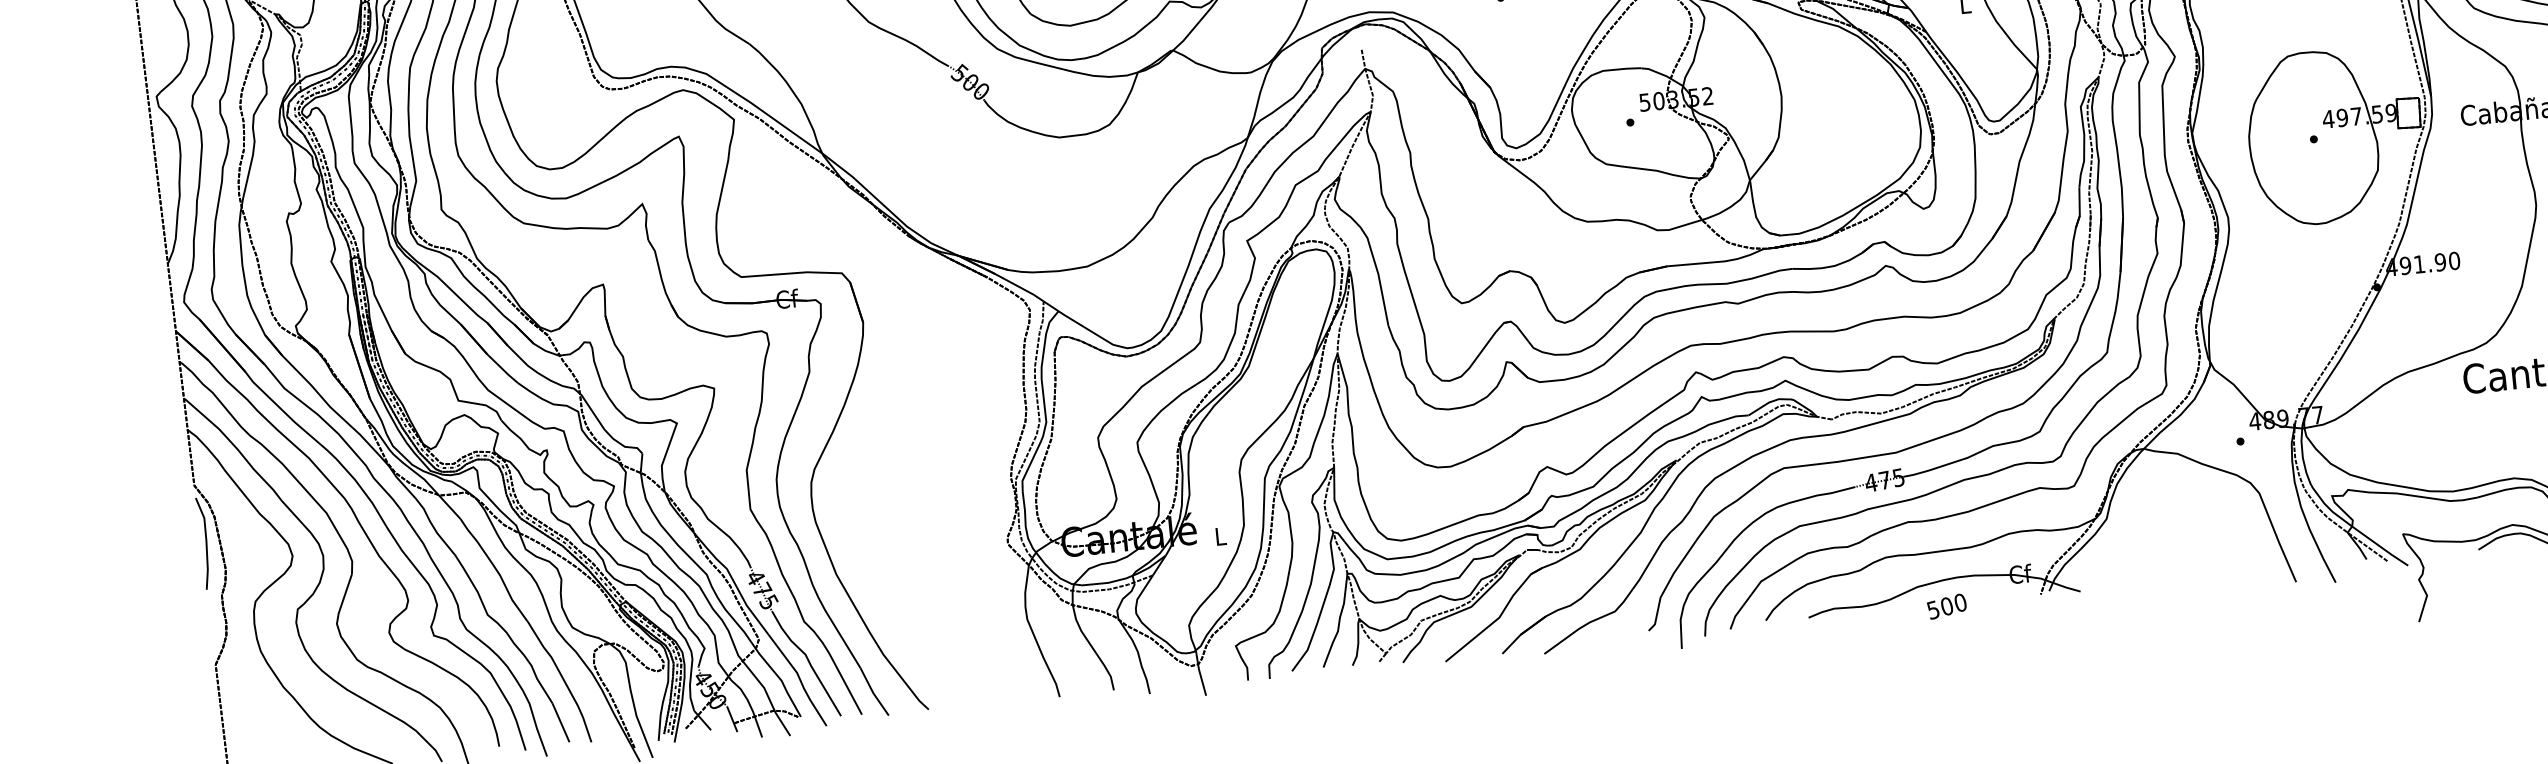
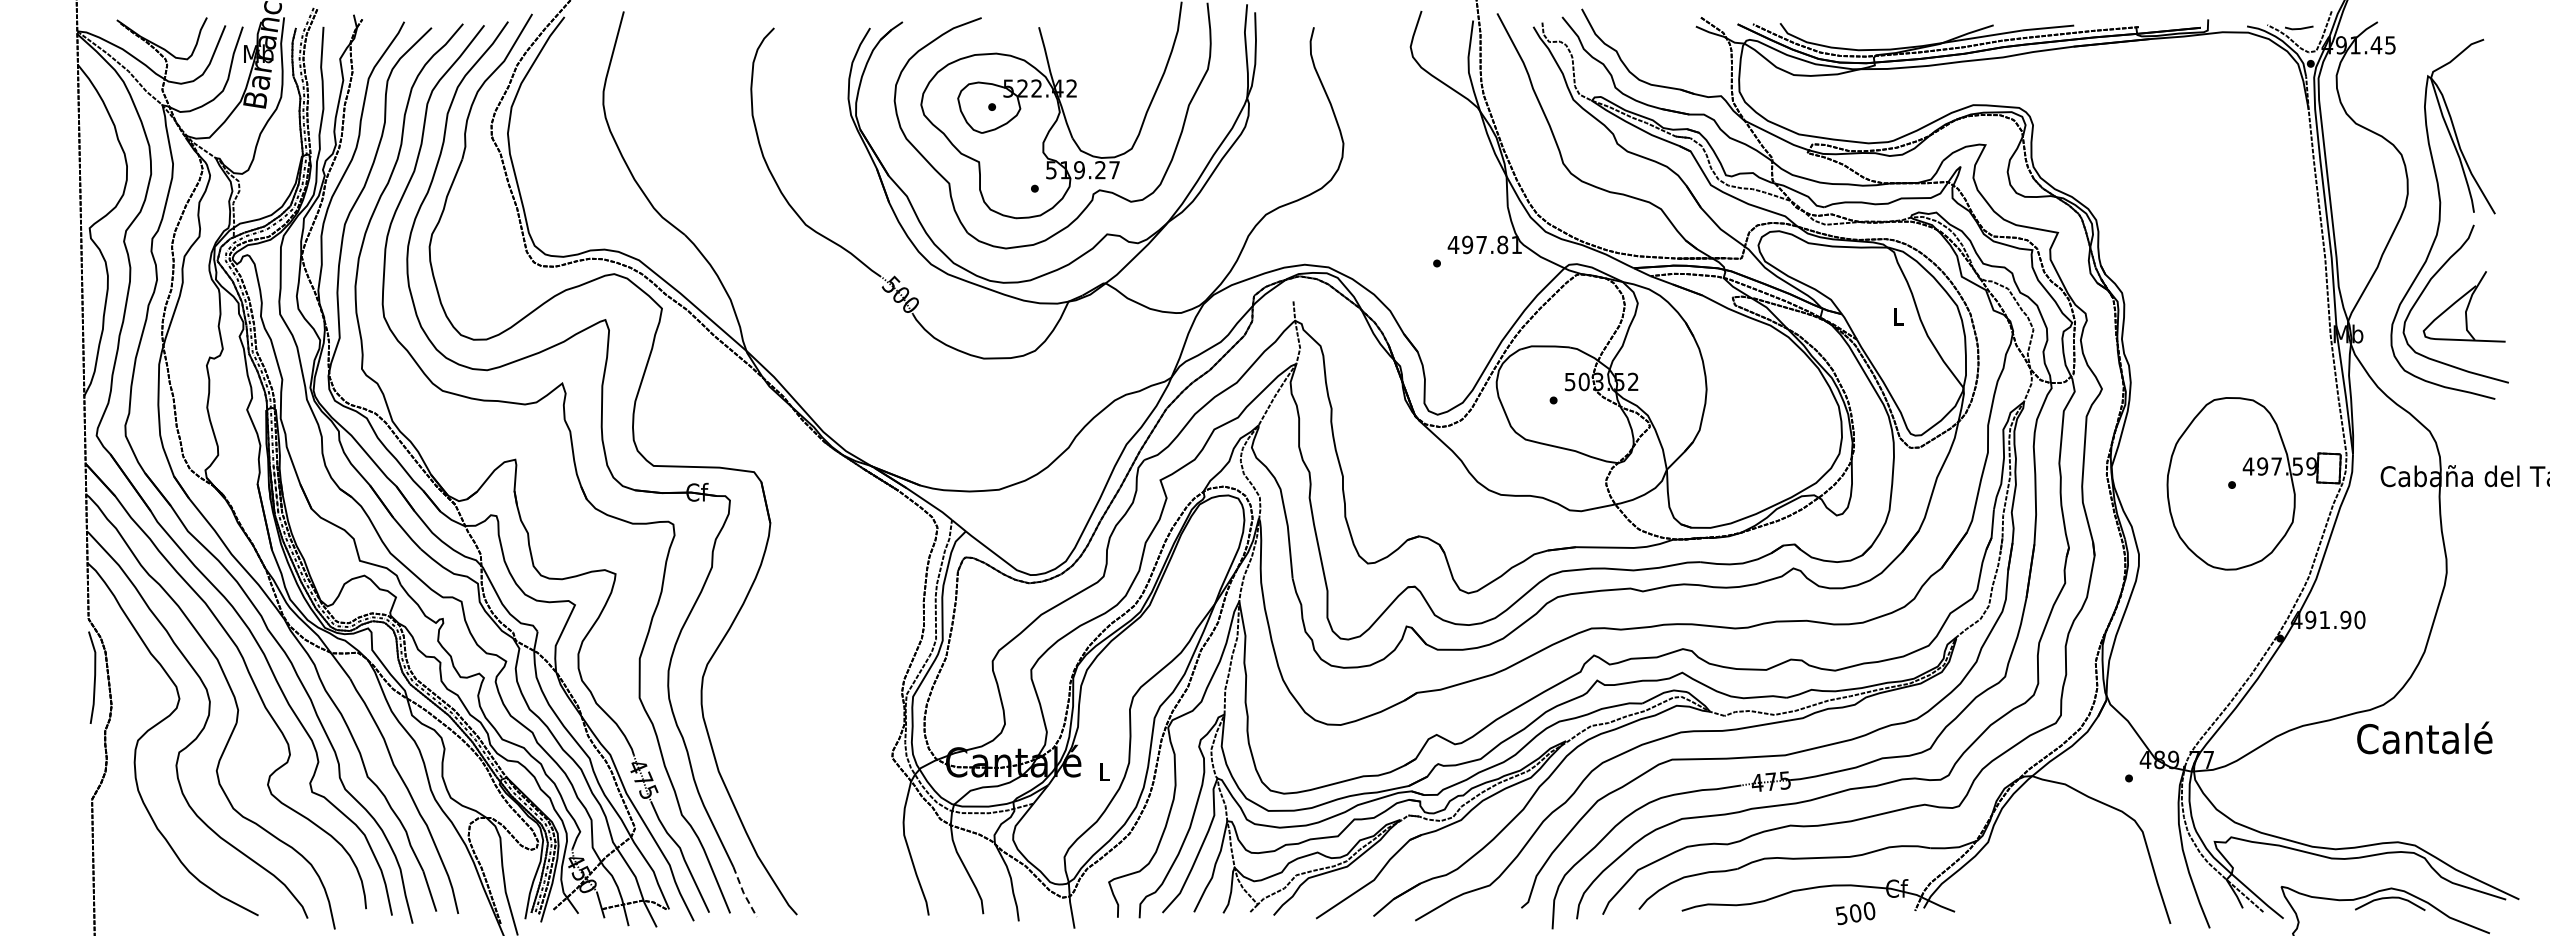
text: (1946, 606) -> (1855, 913), moved
line: (873, 693) -> (743, 893), solid -> dashed

